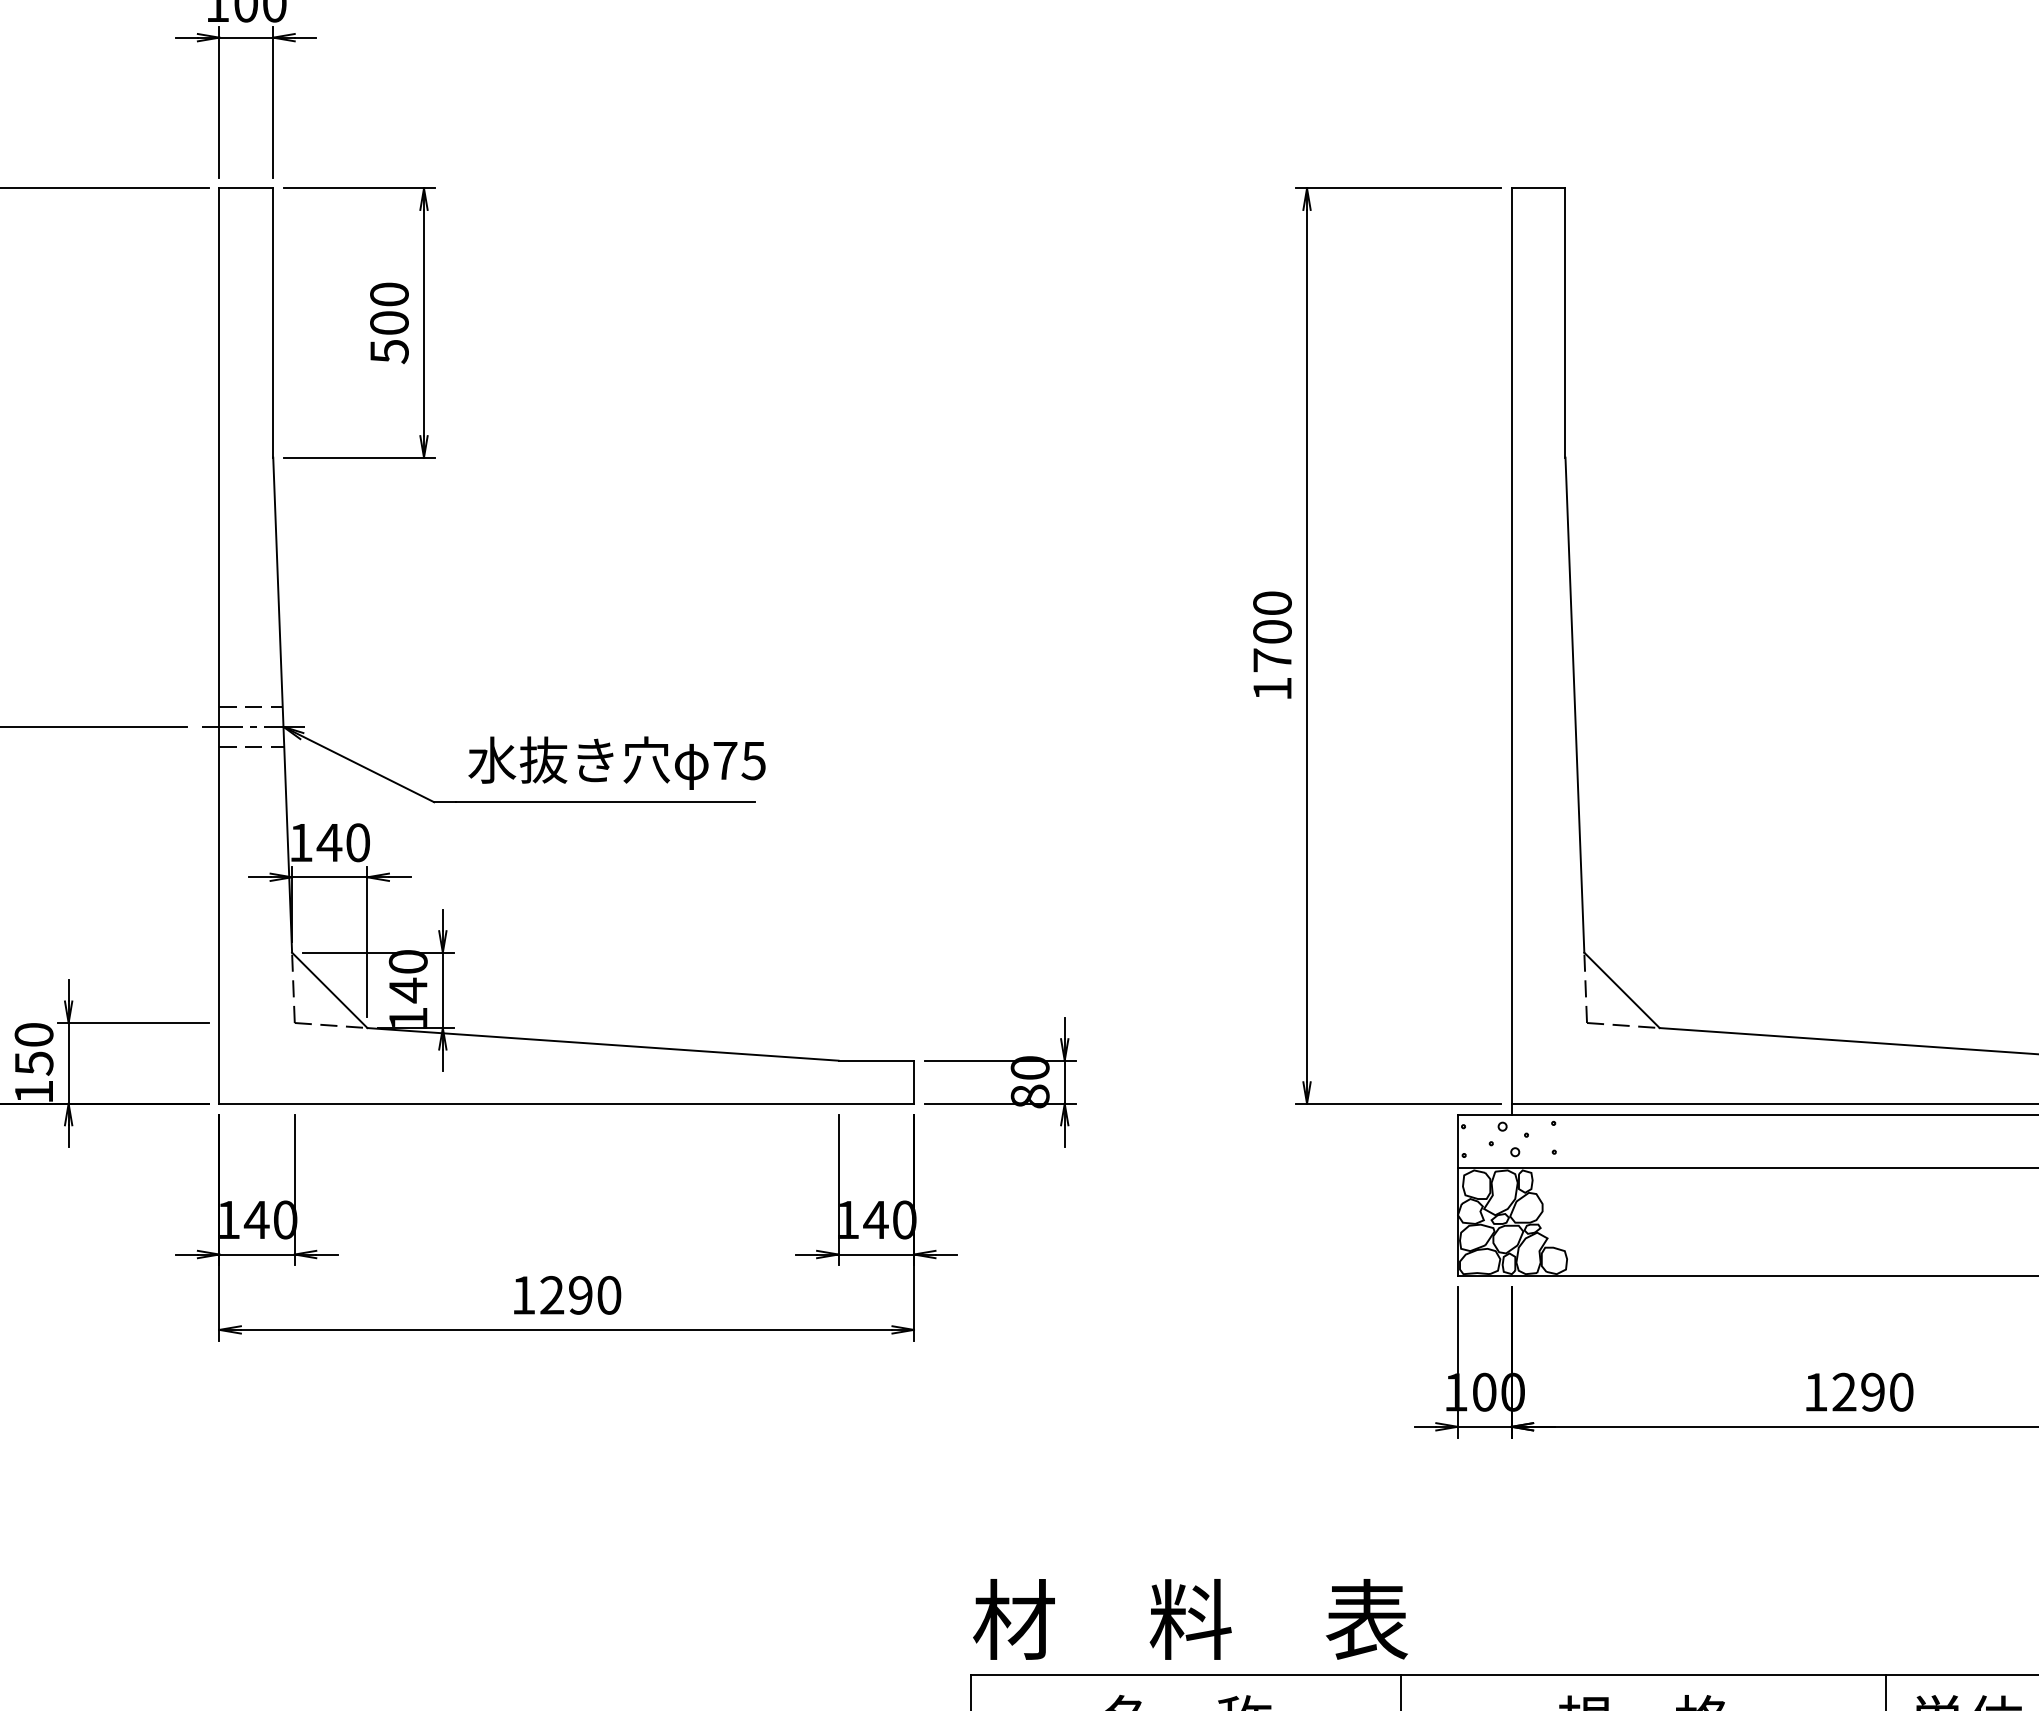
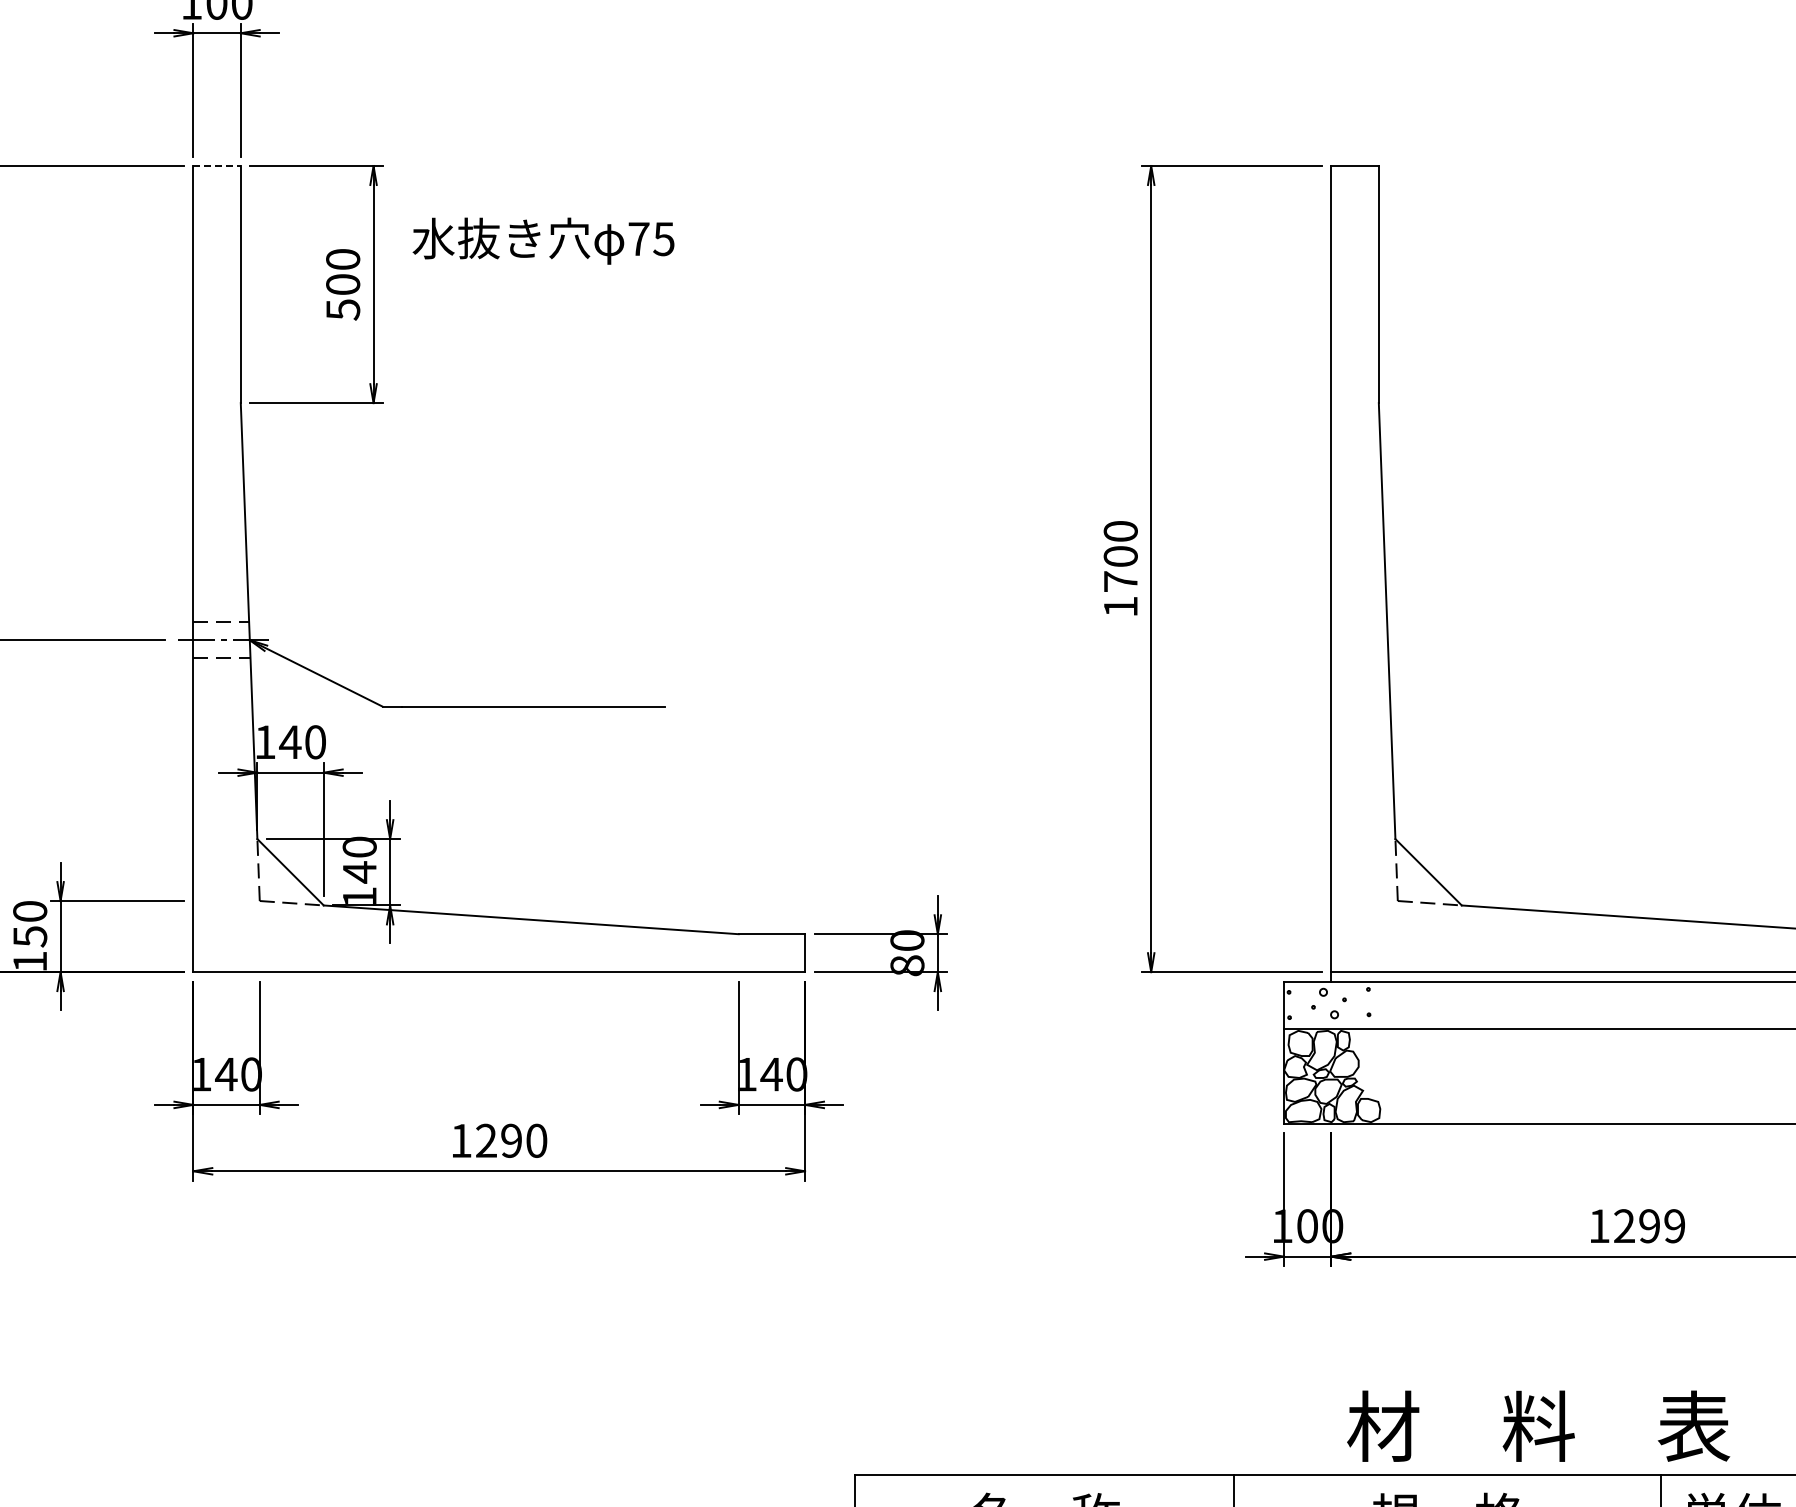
line: (246, 188) -> (217, 166), solid -> dashed
text: (616, 762) -> (543, 240), moved
text: (1901, 1392) -> (1674, 1226), 1290 -> 1299
text: (1190, 1618) -> (1538, 1425), moved

